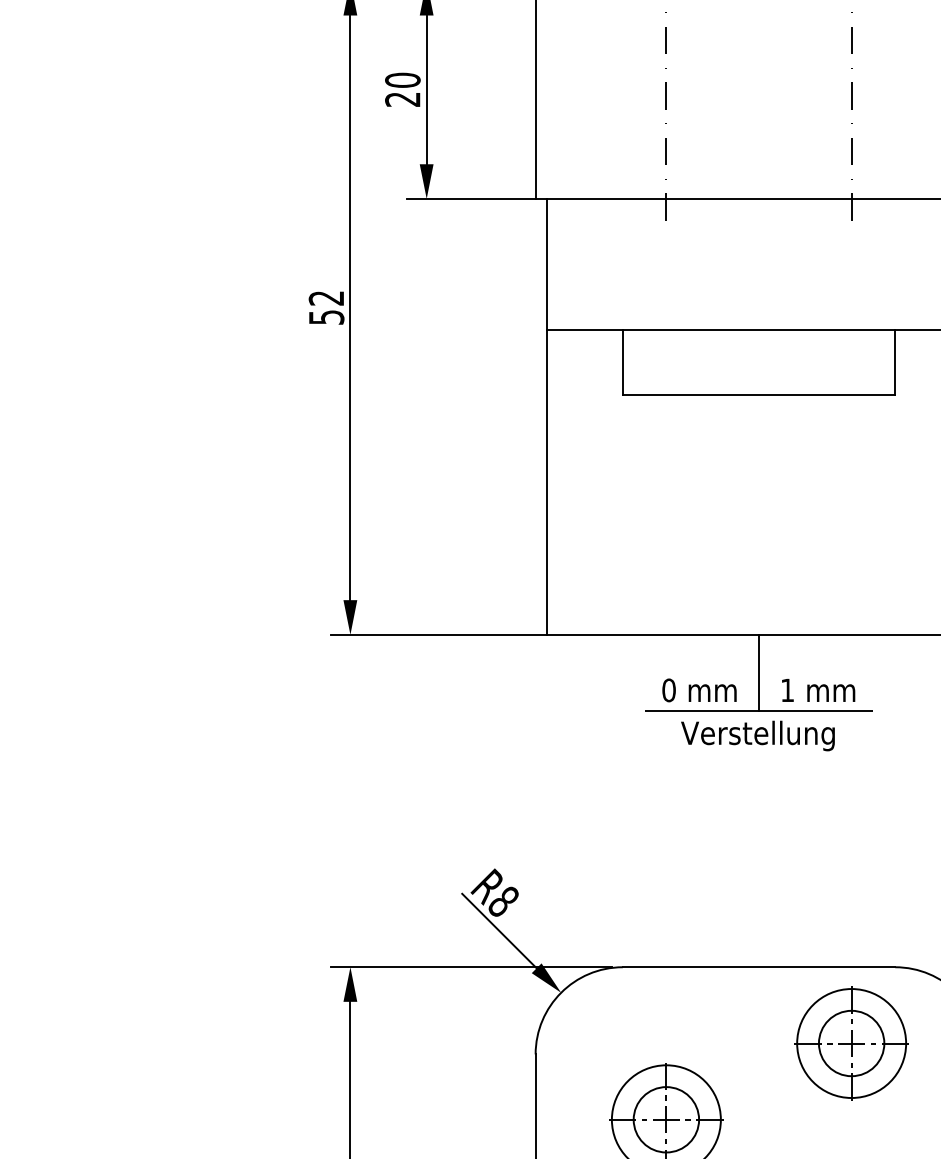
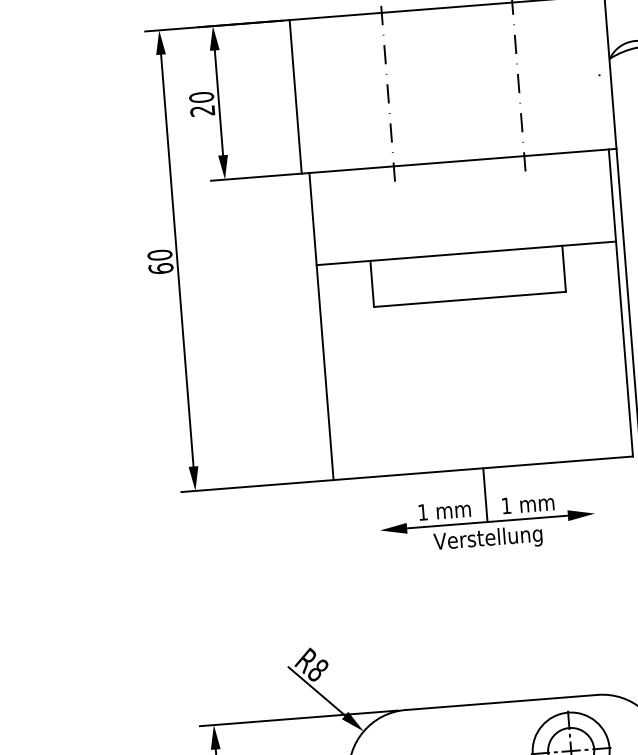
text: (326, 307) -> (160, 261), 52 -> 60
text: (668, 690) -> (422, 512), 0 -> 1
fill: (625, 710) -> (393, 529), added
fill: (892, 710) -> (581, 514), added

